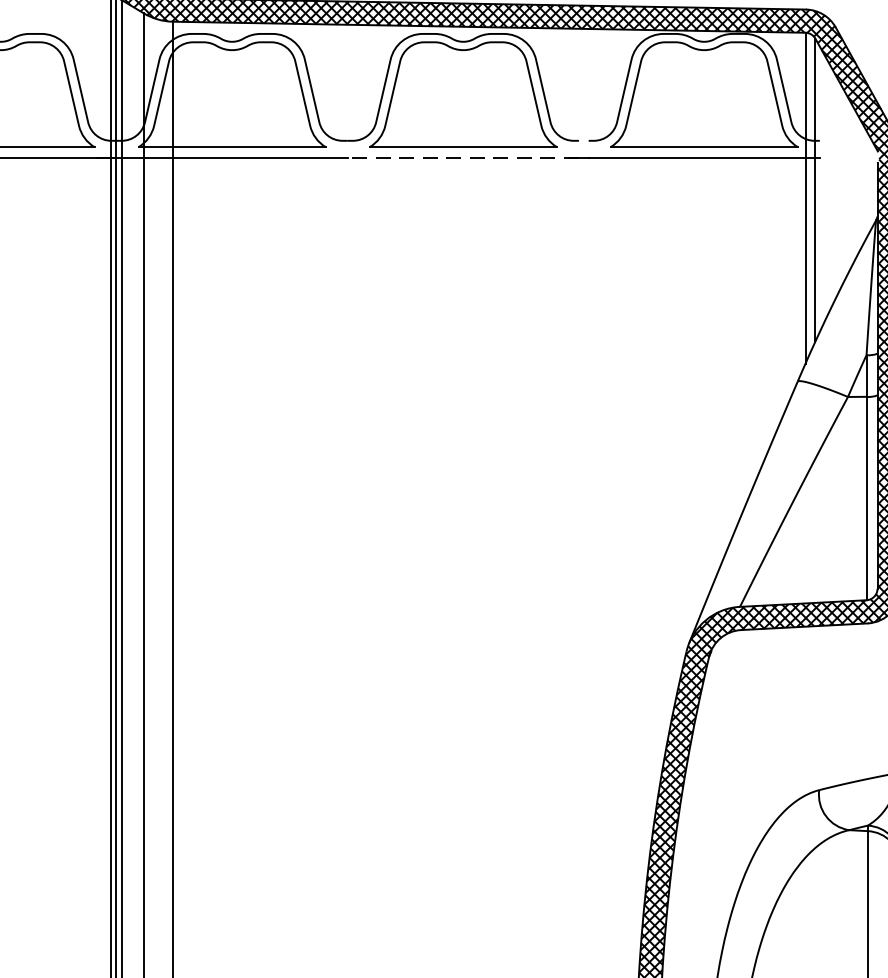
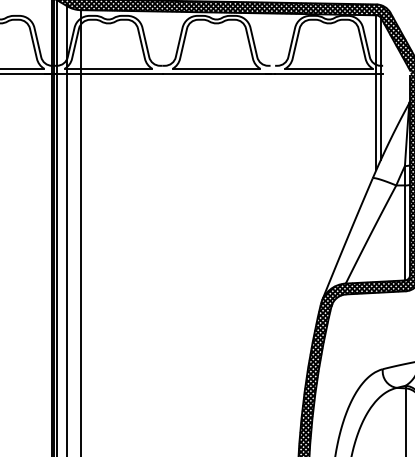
line: (463, 157) -> (216, 73), dashed -> solid

